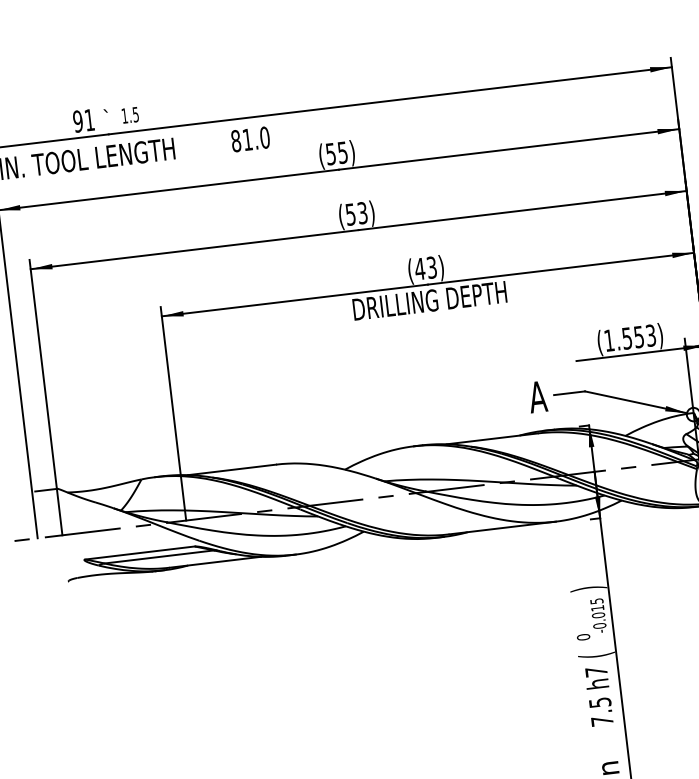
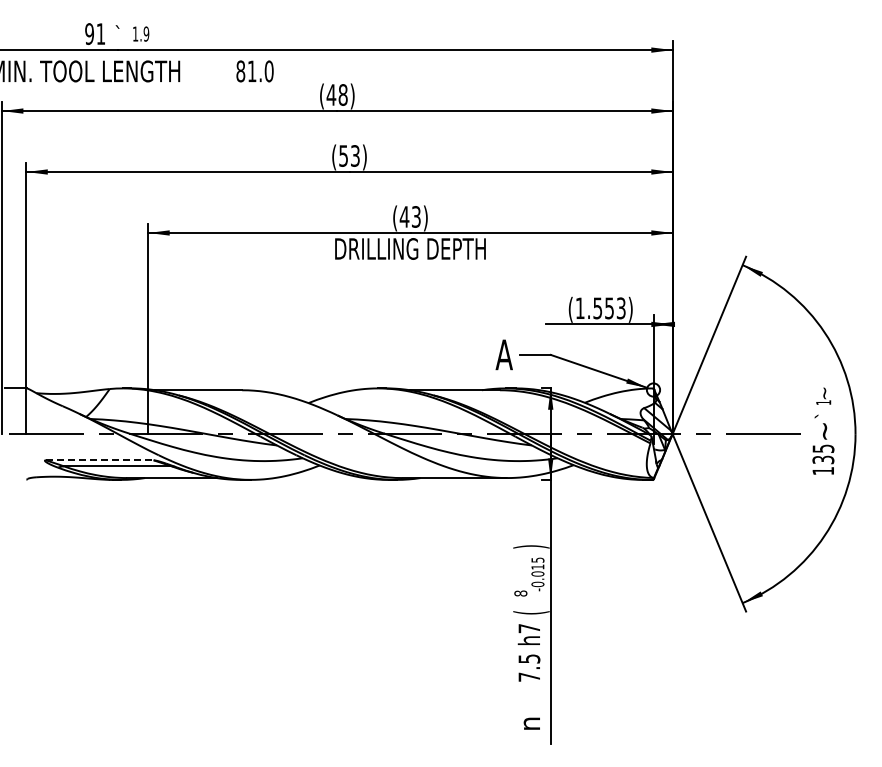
text: (135, 114) -> (146, 33), 1.5 -> 1.9
text: (336, 153) -> (336, 94), (55) -> (48)
line: (139, 553) -> (99, 460), solid -> dashed
text: (583, 637) -> (520, 593), 0 -> 8

